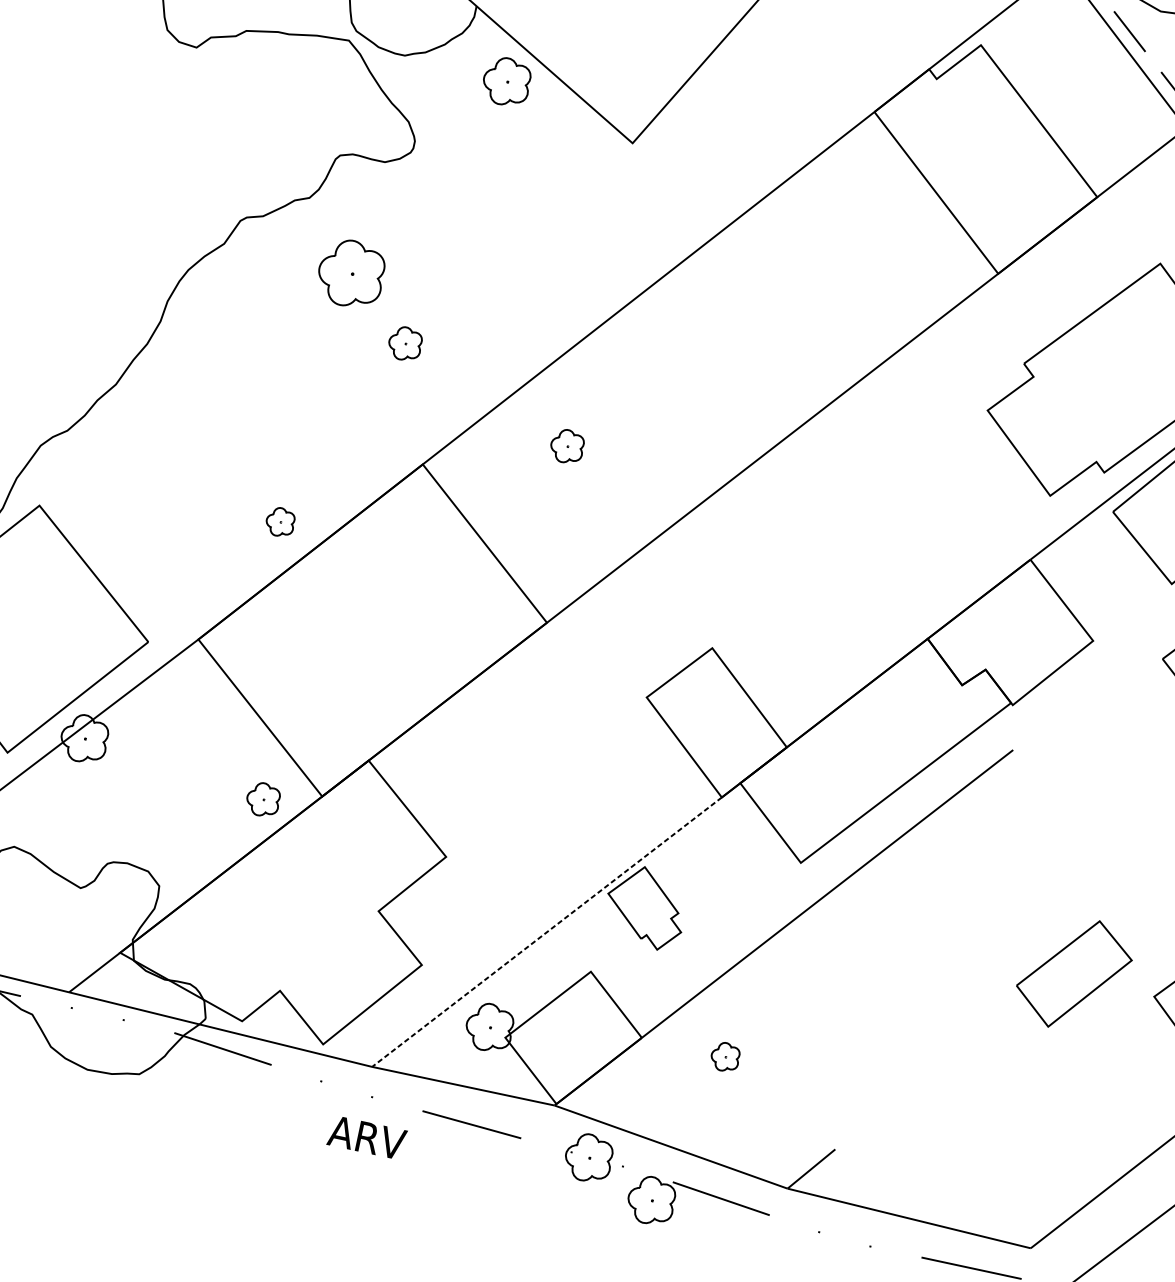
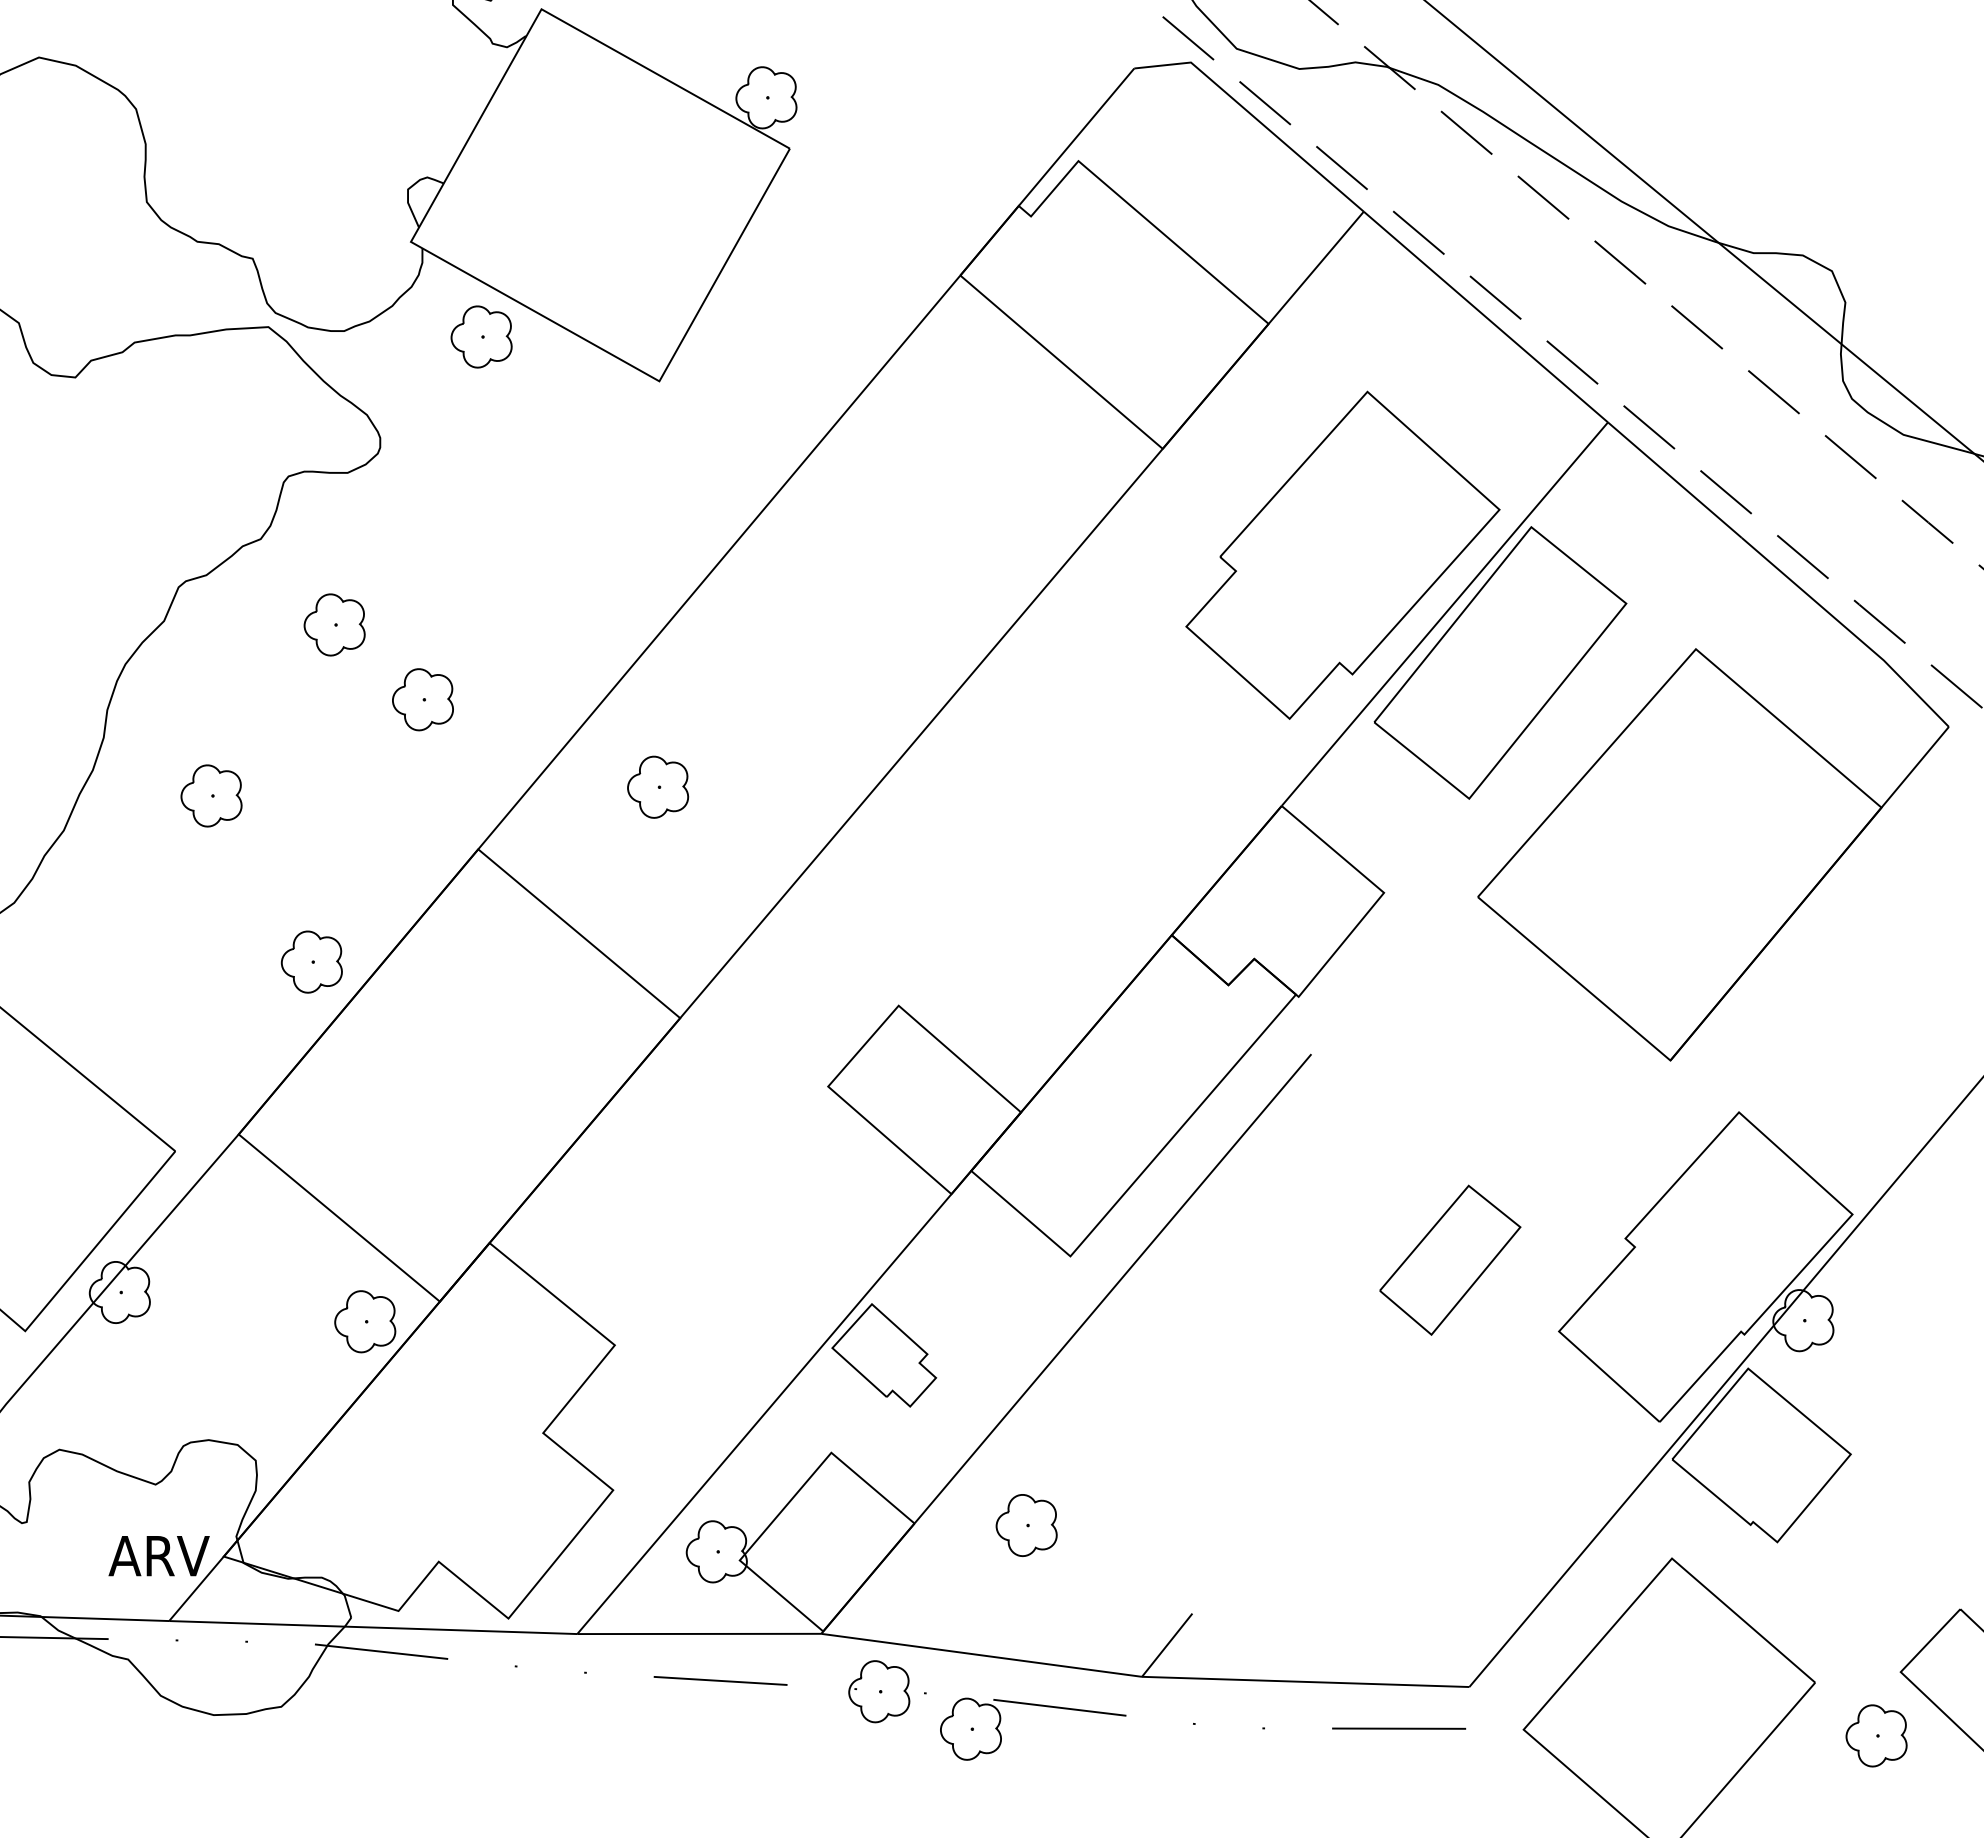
part: (351, 273) -> (334, 624), size x0.71
part: (404, 343) -> (422, 699), size x1.43
part: (231, 381) -> (211, 795), added
part: (567, 446) -> (658, 786), size x1.43
part: (280, 521) -> (311, 961), size x1.67
part: (263, 799) -> (365, 1321), size x1.43
line: (547, 932) -> (764, 1414), dashed -> solid
part: (1074, 973) -> (1450, 1259), moved
part: (725, 1057) -> (1026, 1525), size x1.67
text: (366, 1137) -> (158, 1556), moved

